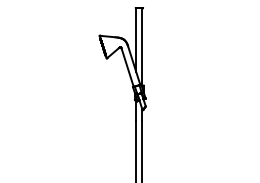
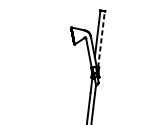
line: (142, 46) -> (101, 39), solid -> dashed

